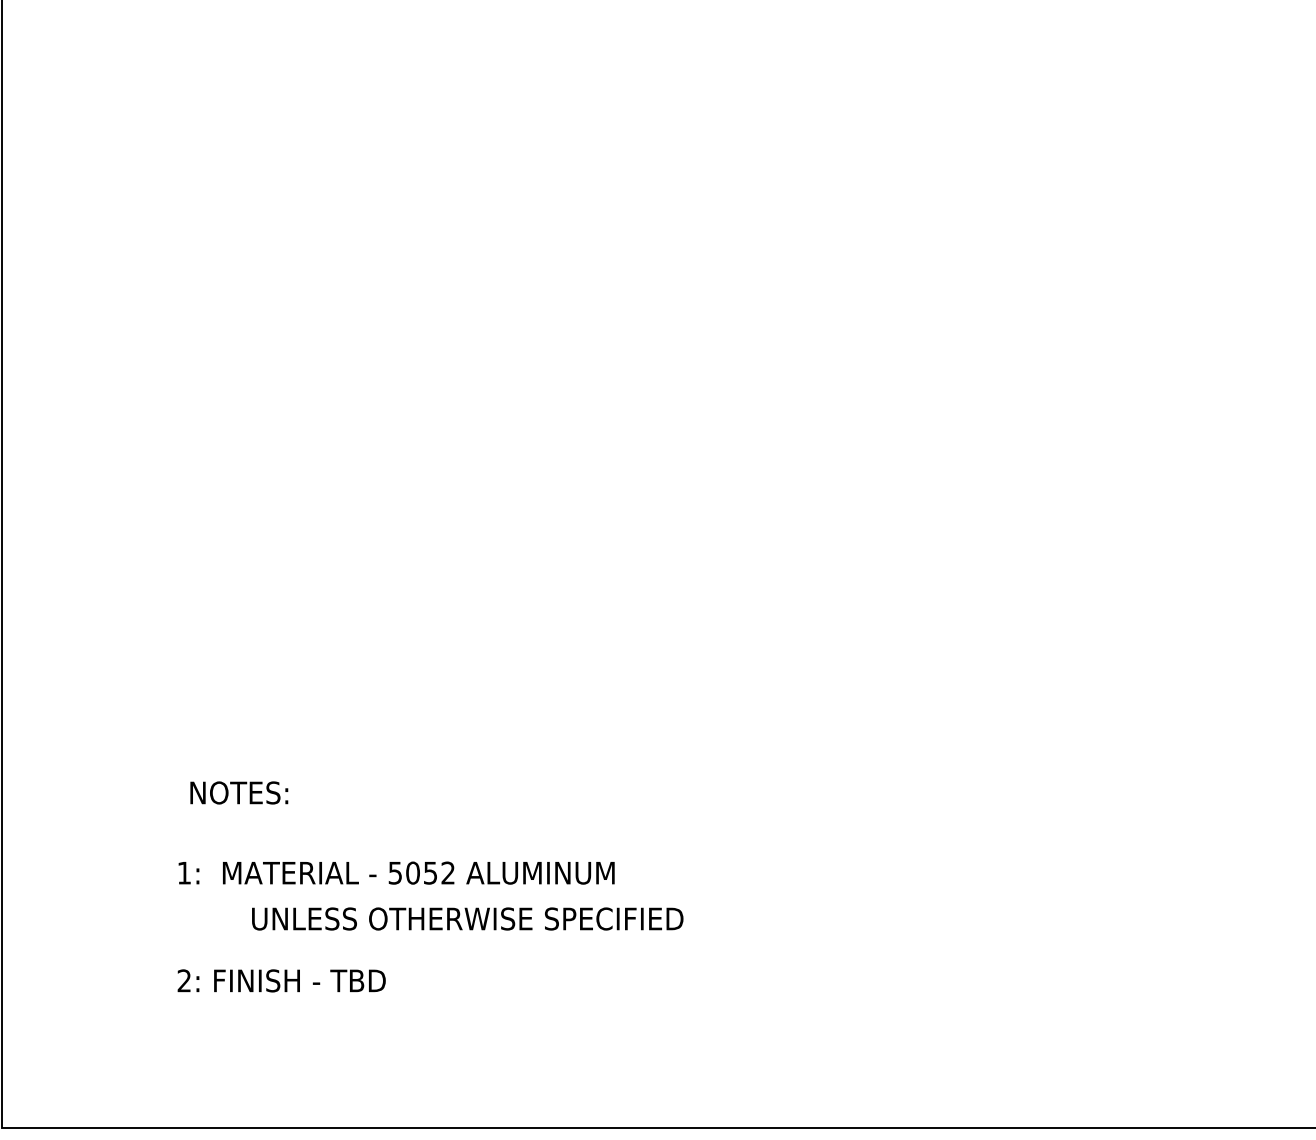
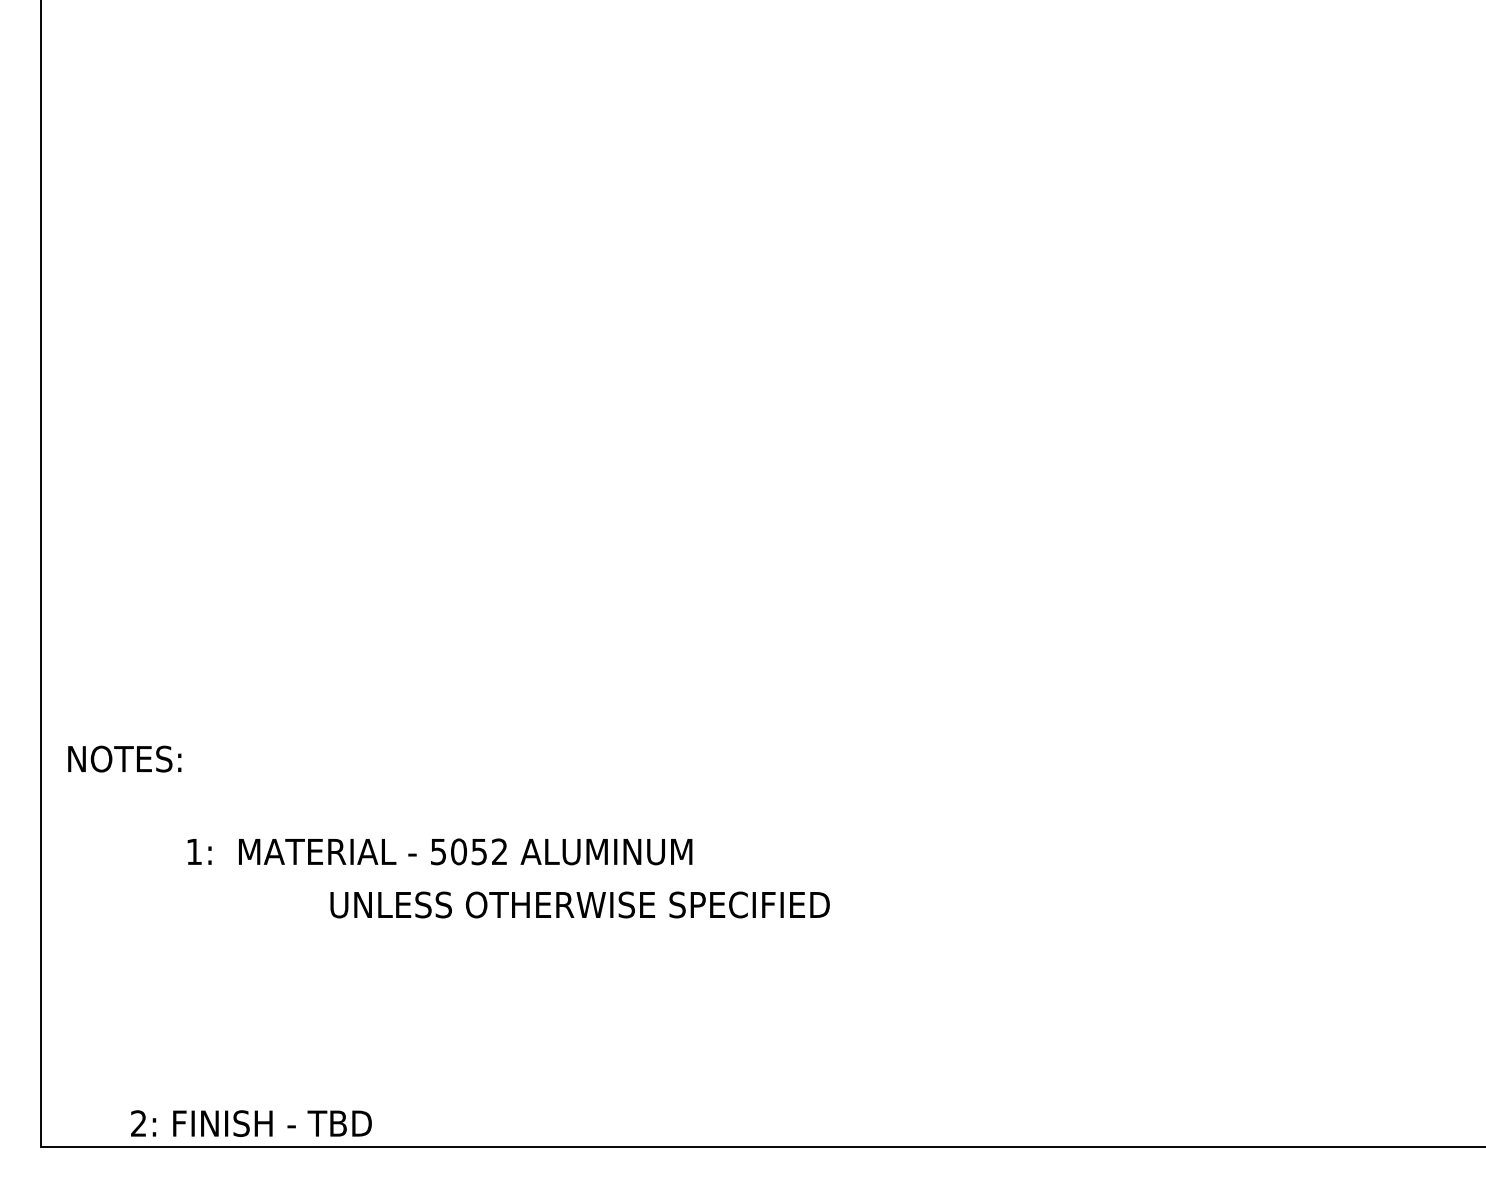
text: (239, 792) -> (125, 758), moved
text: (396, 872) -> (439, 851), moved
text: (281, 980) -> (251, 1123), moved

